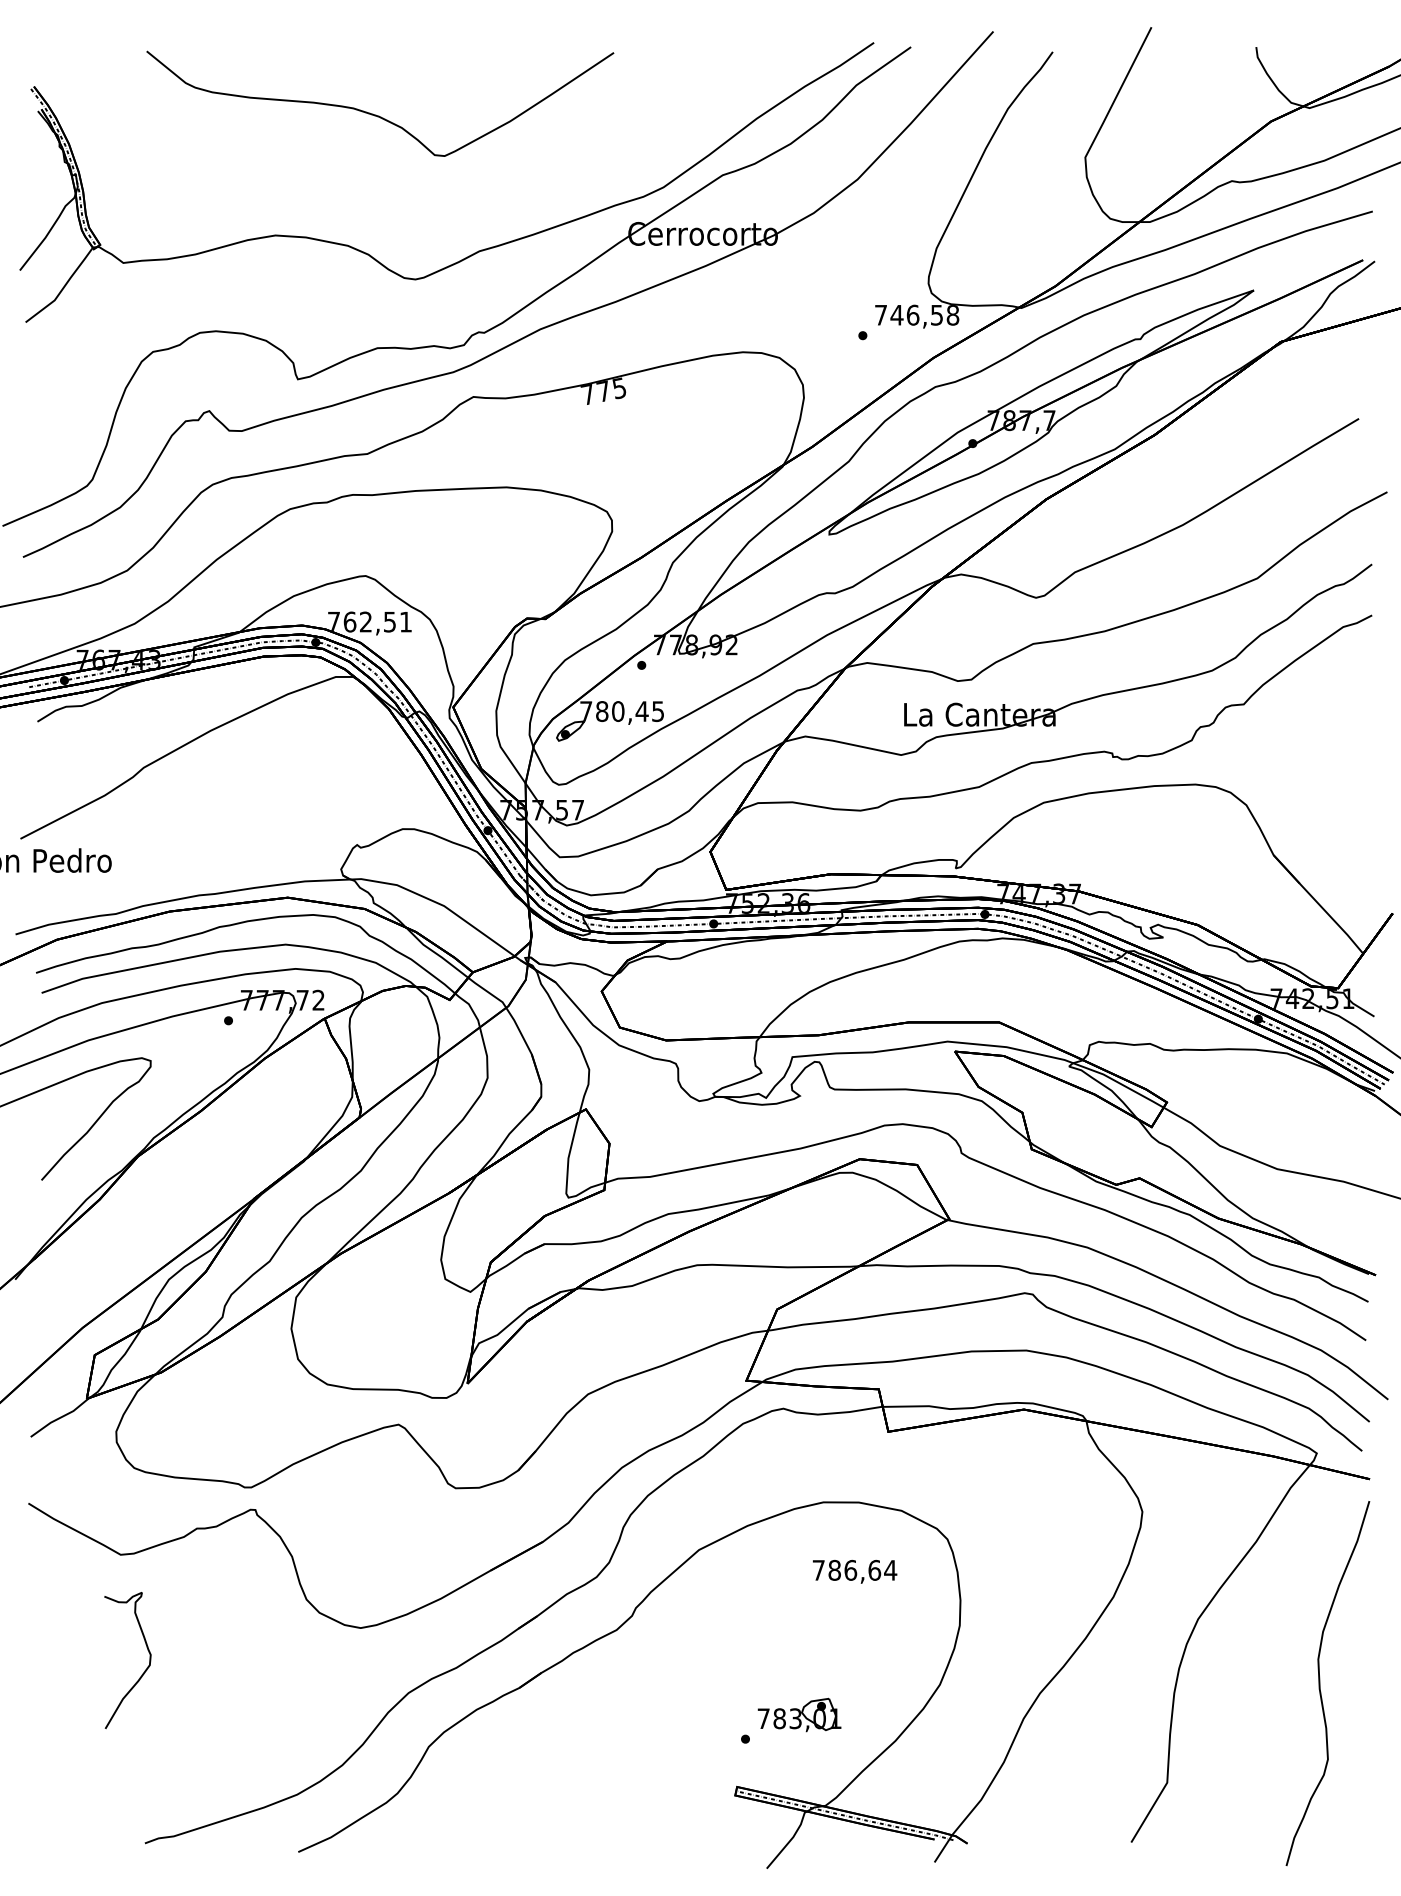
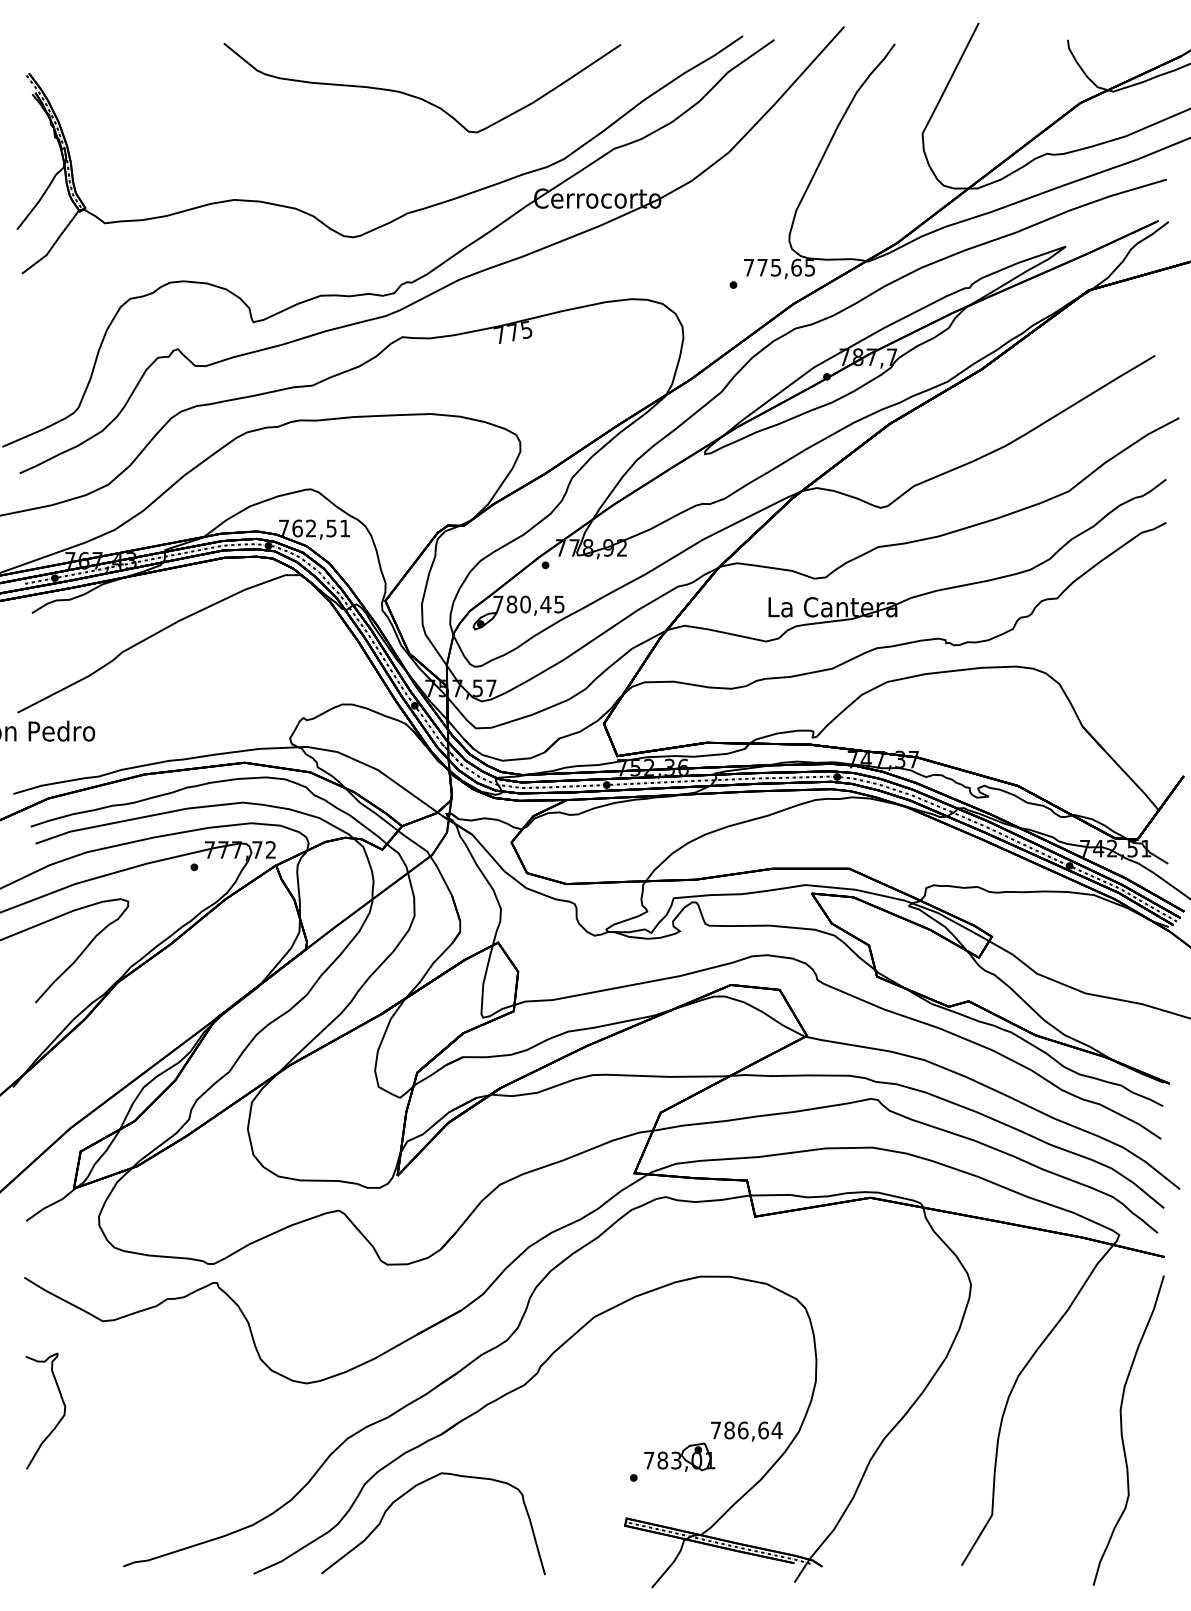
curve: (378, 114) -> (420, 97), moved
text: (924, 314) -> (785, 267), 746,58 -> 775,65
text: (854, 1571) -> (746, 1431), moved
curve: (141, 1673) -> (57, 1422), moved
curve: (484, 1753) -> (411, 1490), added

